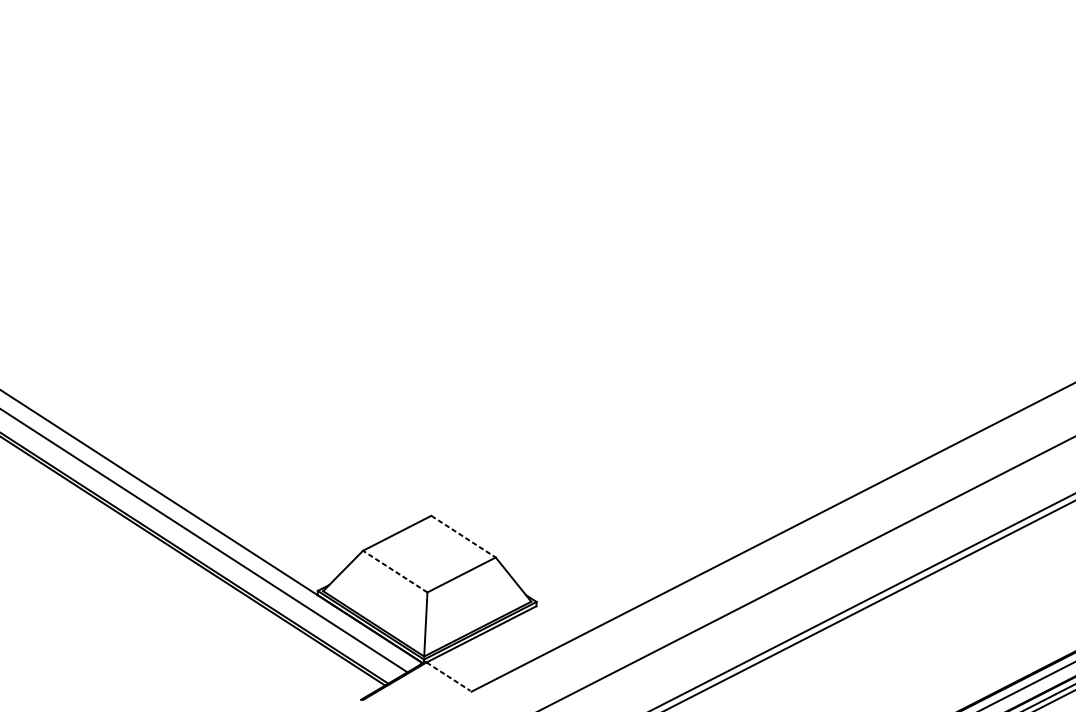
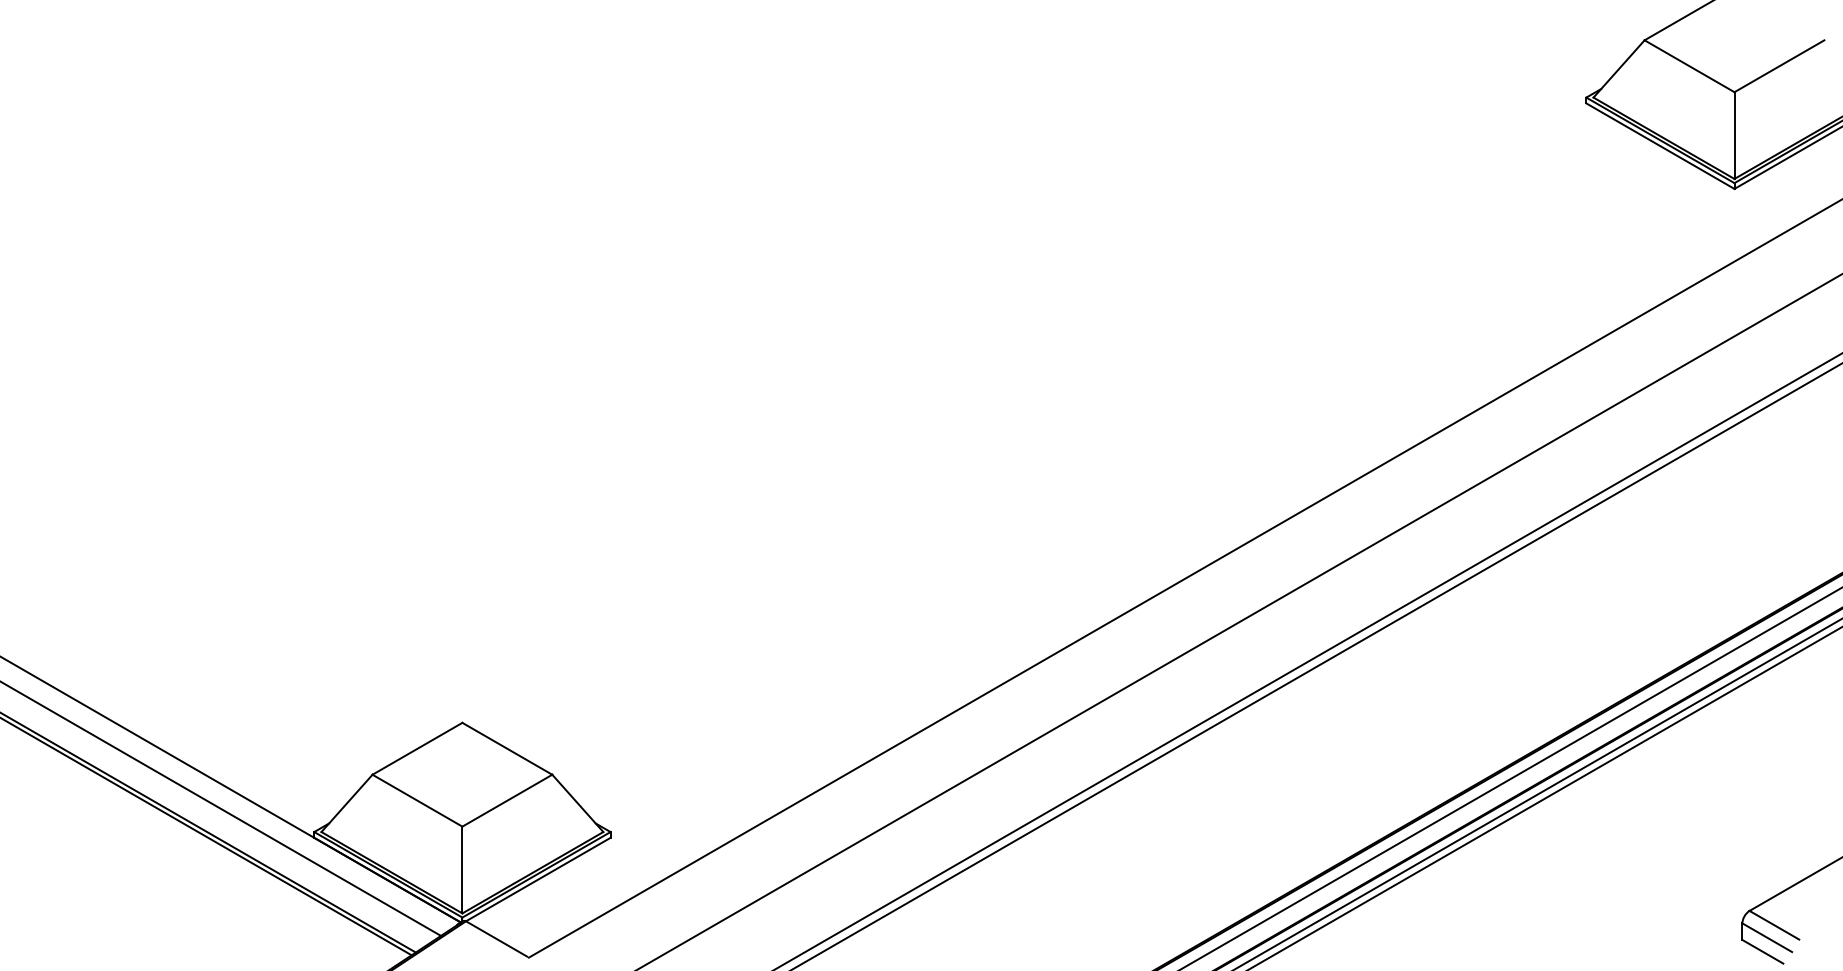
line: (463, 536) -> (507, 748), dashed -> solid
line: (395, 571) -> (417, 800), dashed -> solid
line: (449, 677) -> (497, 939), dashed -> solid

